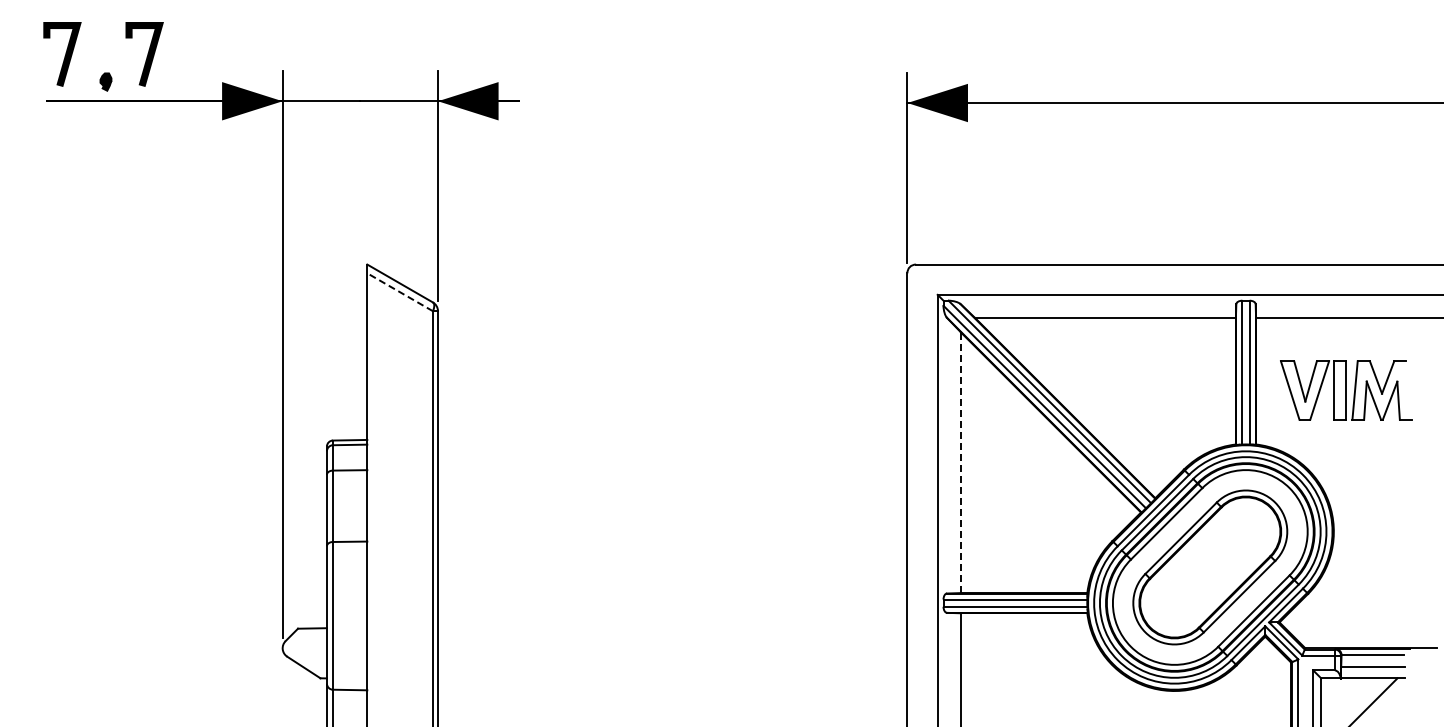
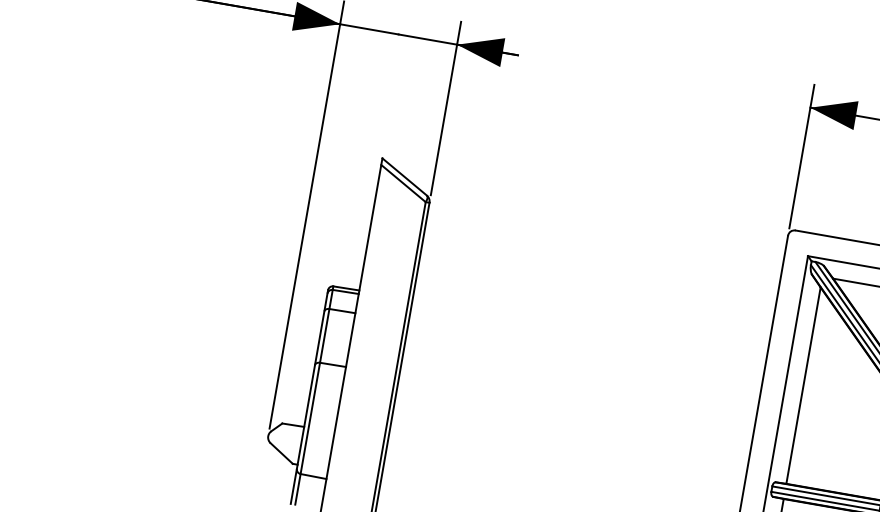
line: (400, 292) -> (403, 183), dashed -> solid
line: (961, 462) -> (803, 385), dashed -> solid

